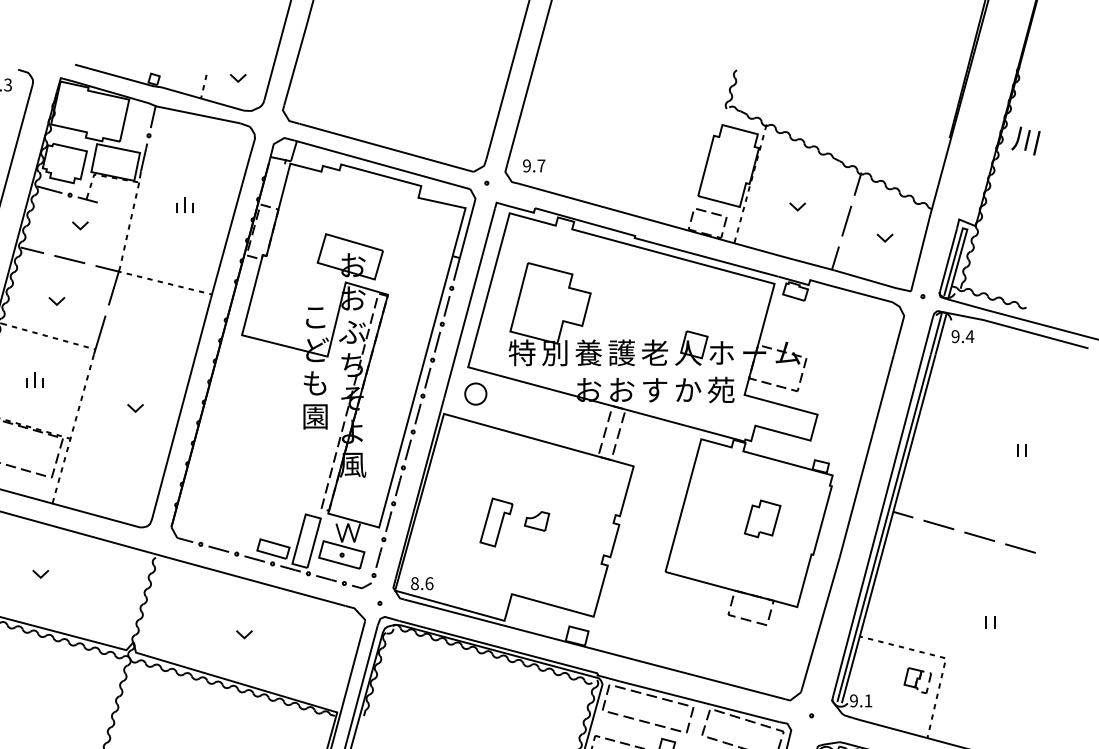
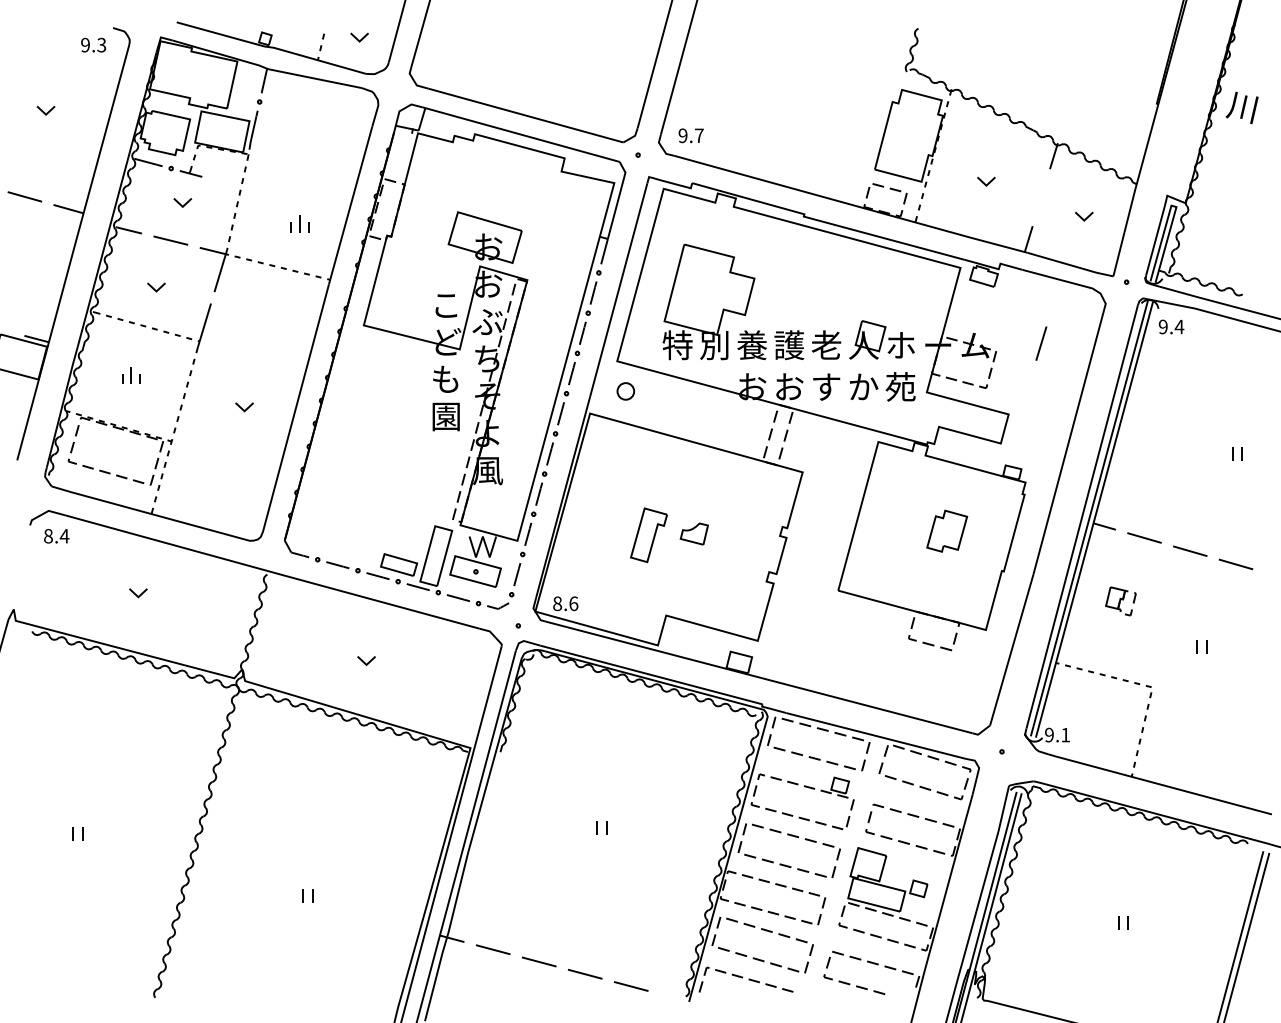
part: (184, 204) -> (299, 223), moved
line: (846, 221) -> (1041, 343), moved
part: (475, 394) -> (625, 391), size x0.7
part: (917, 680) -> (1120, 601), moved

